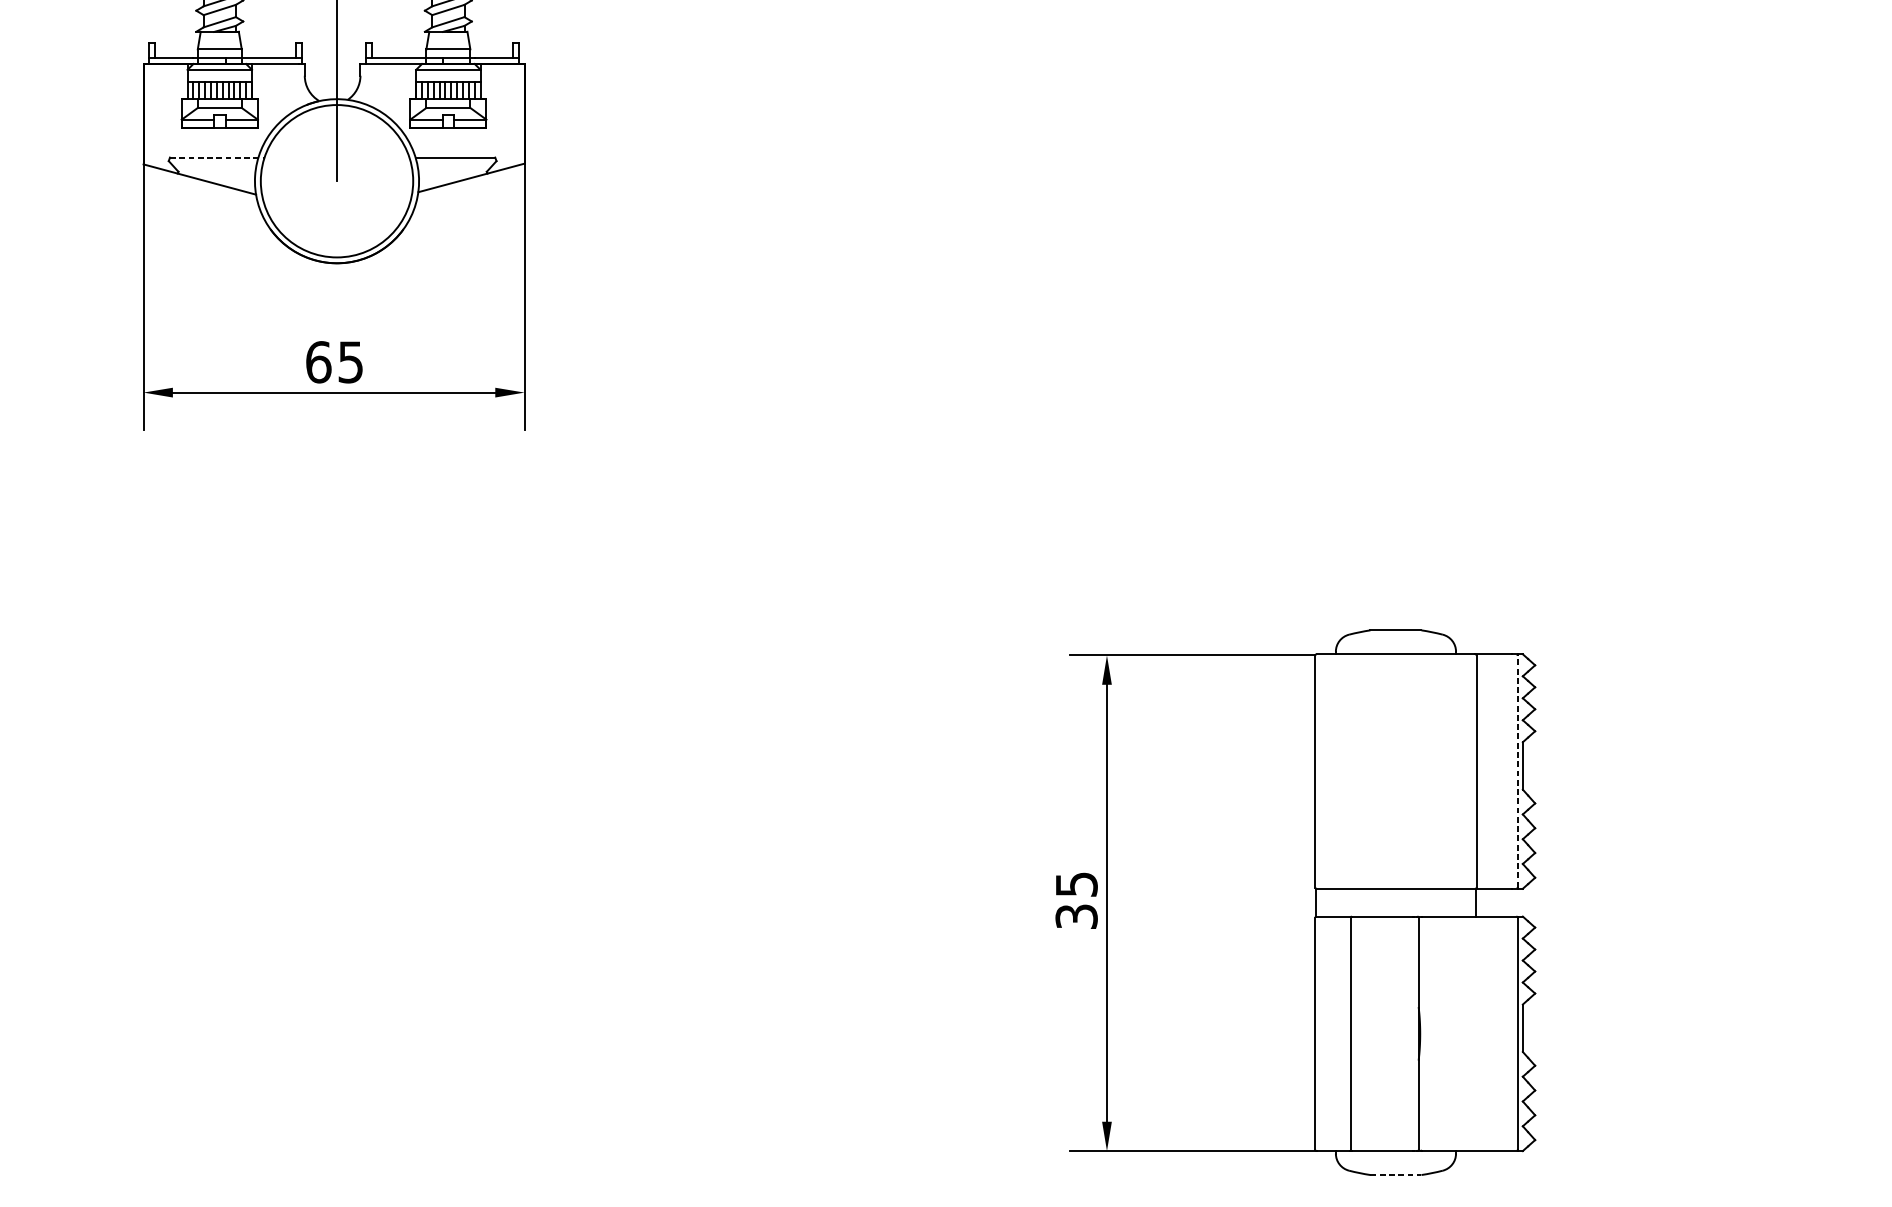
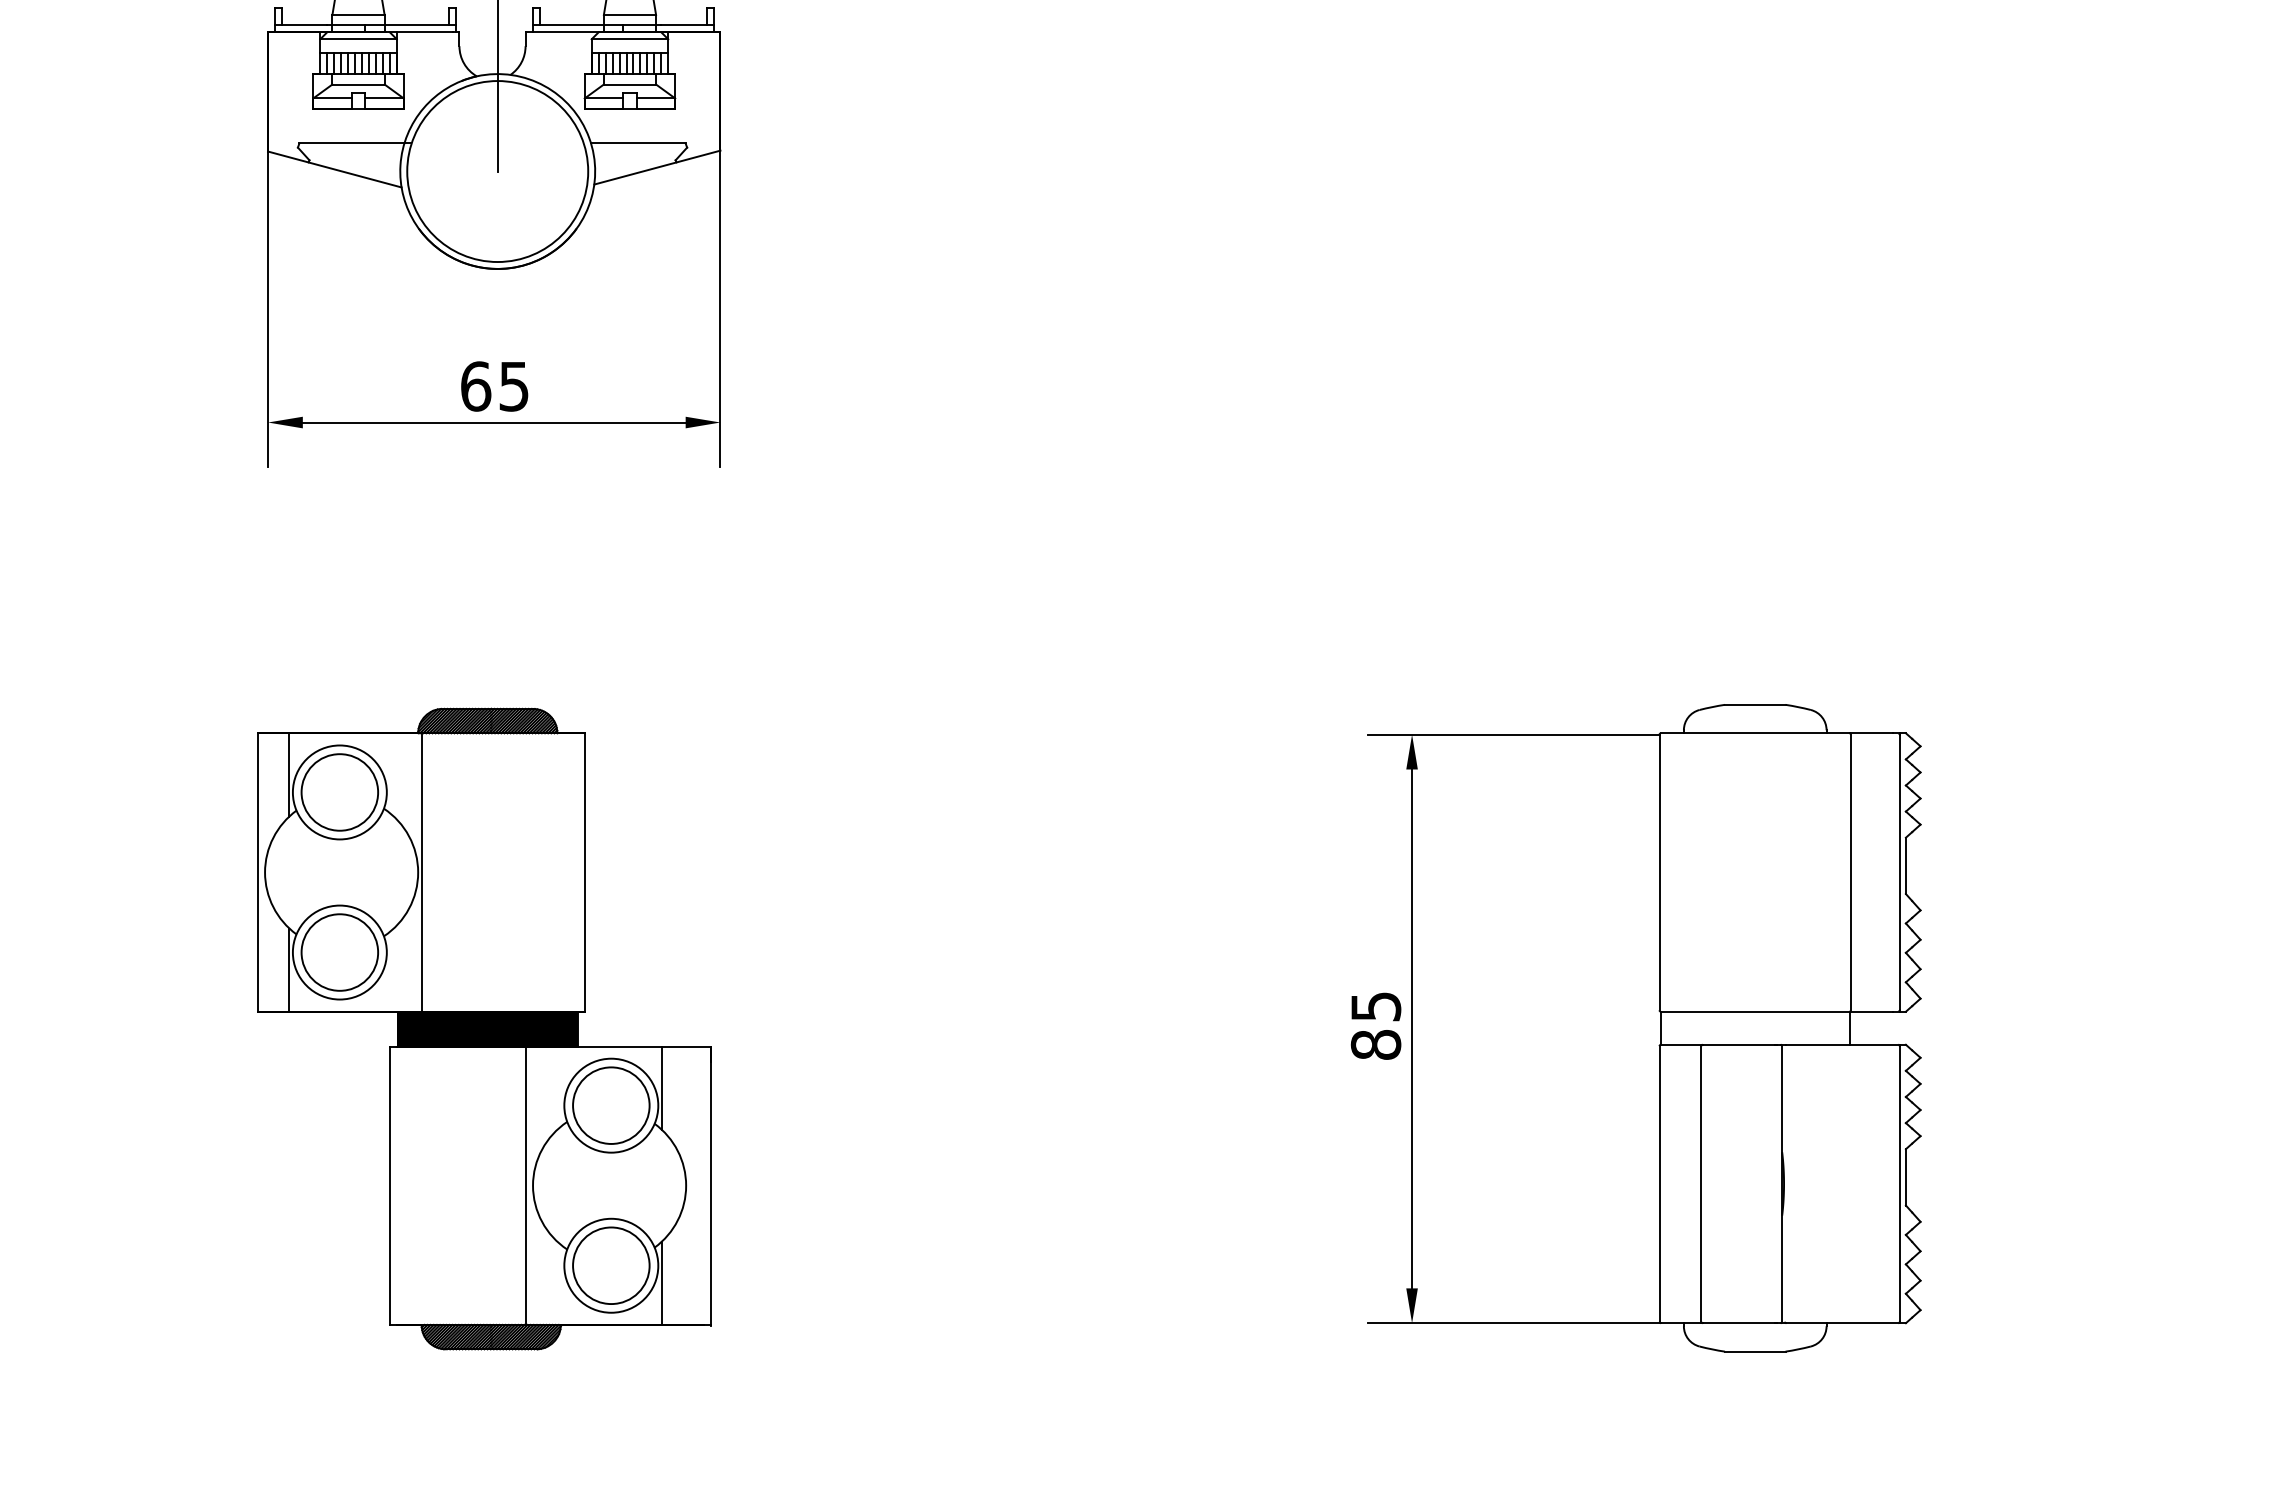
line: (217, 157) -> (355, 143), dashed -> solid
line: (1517, 771) -> (1899, 872), dashed -> solid
part: (325, 902) -> (484, 1028), added
text: (1076, 916) -> (1375, 1044), 35 -> 85
line: (1396, 1174) -> (1755, 1351), dashed -> solid

